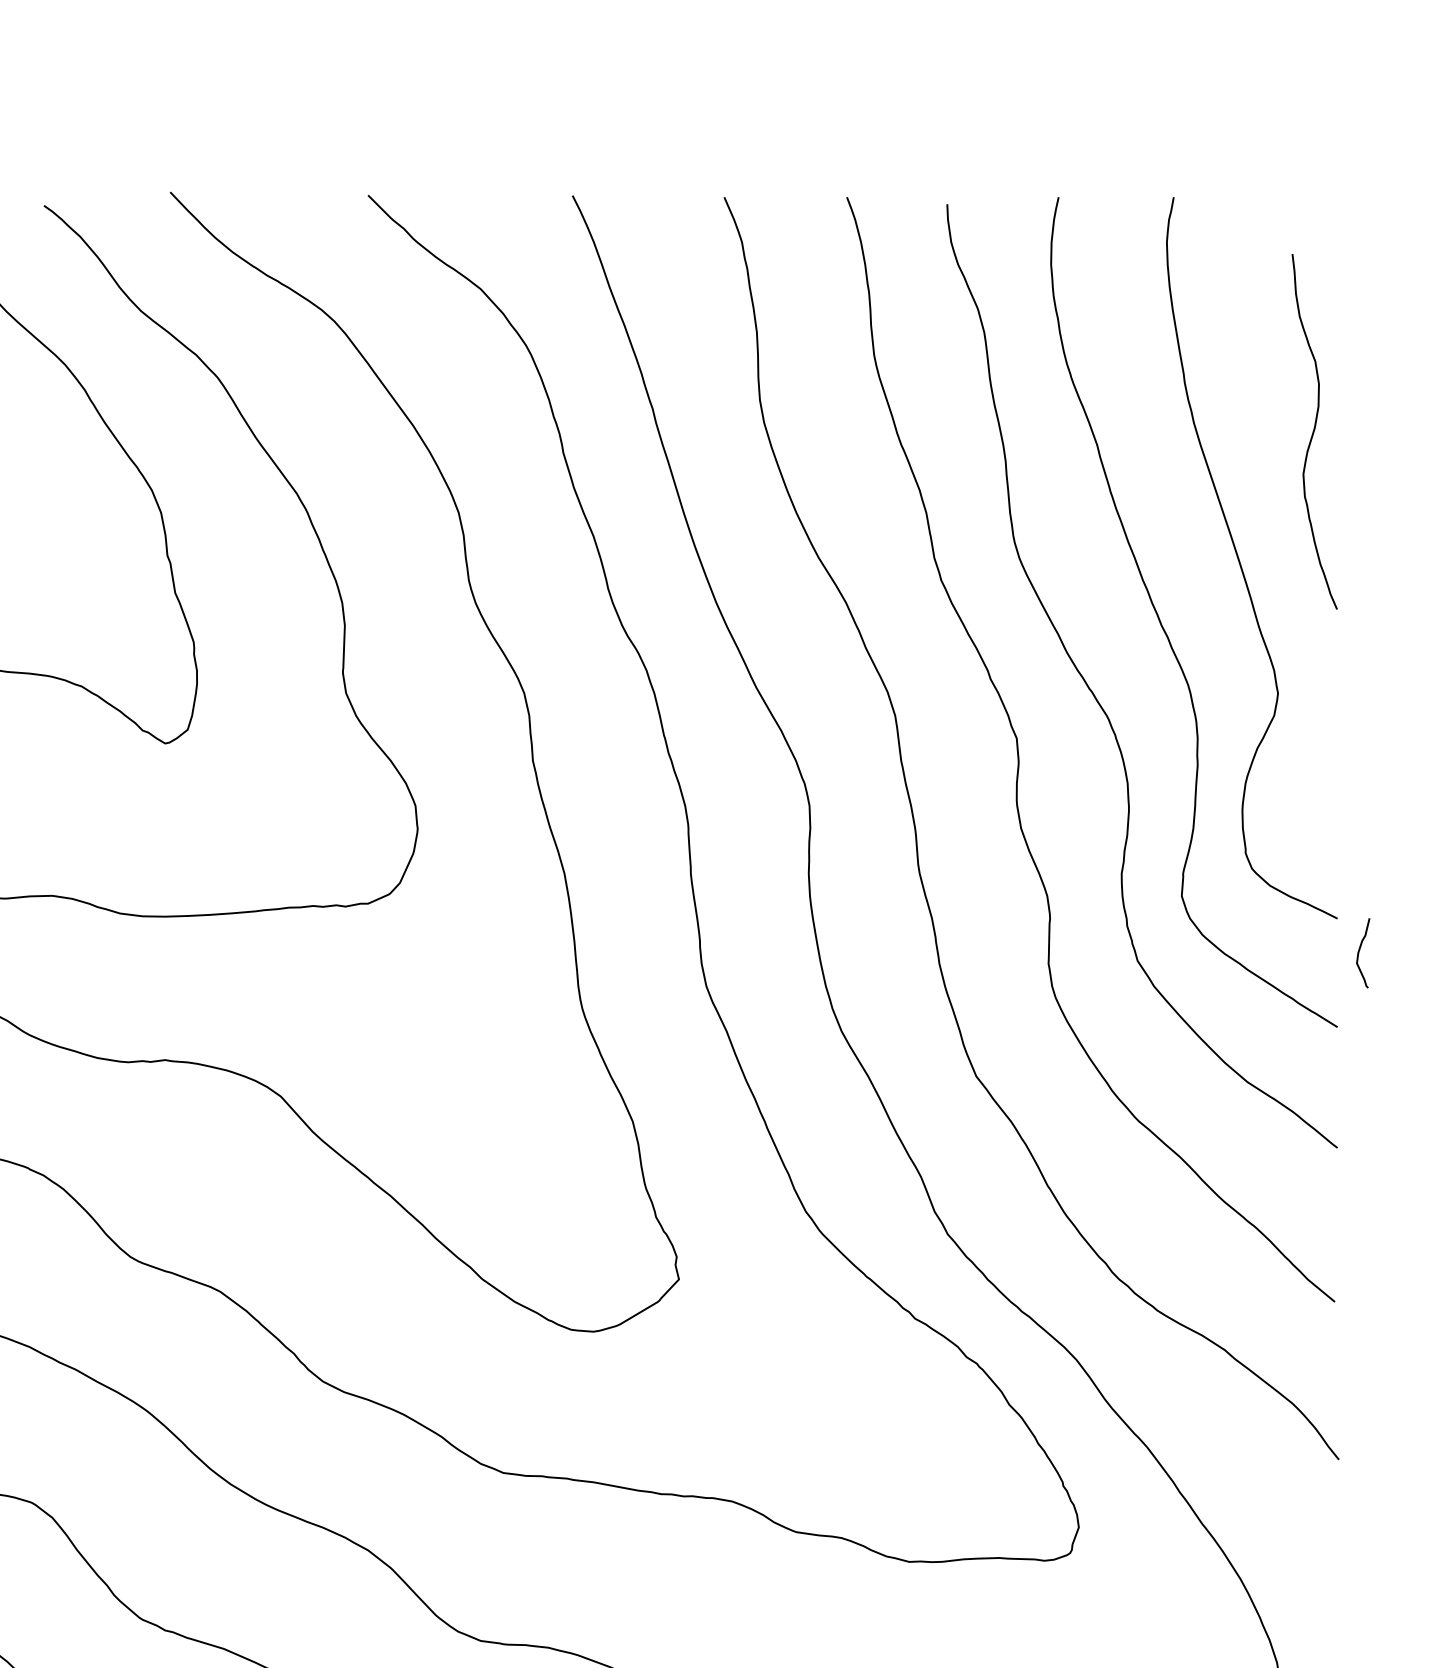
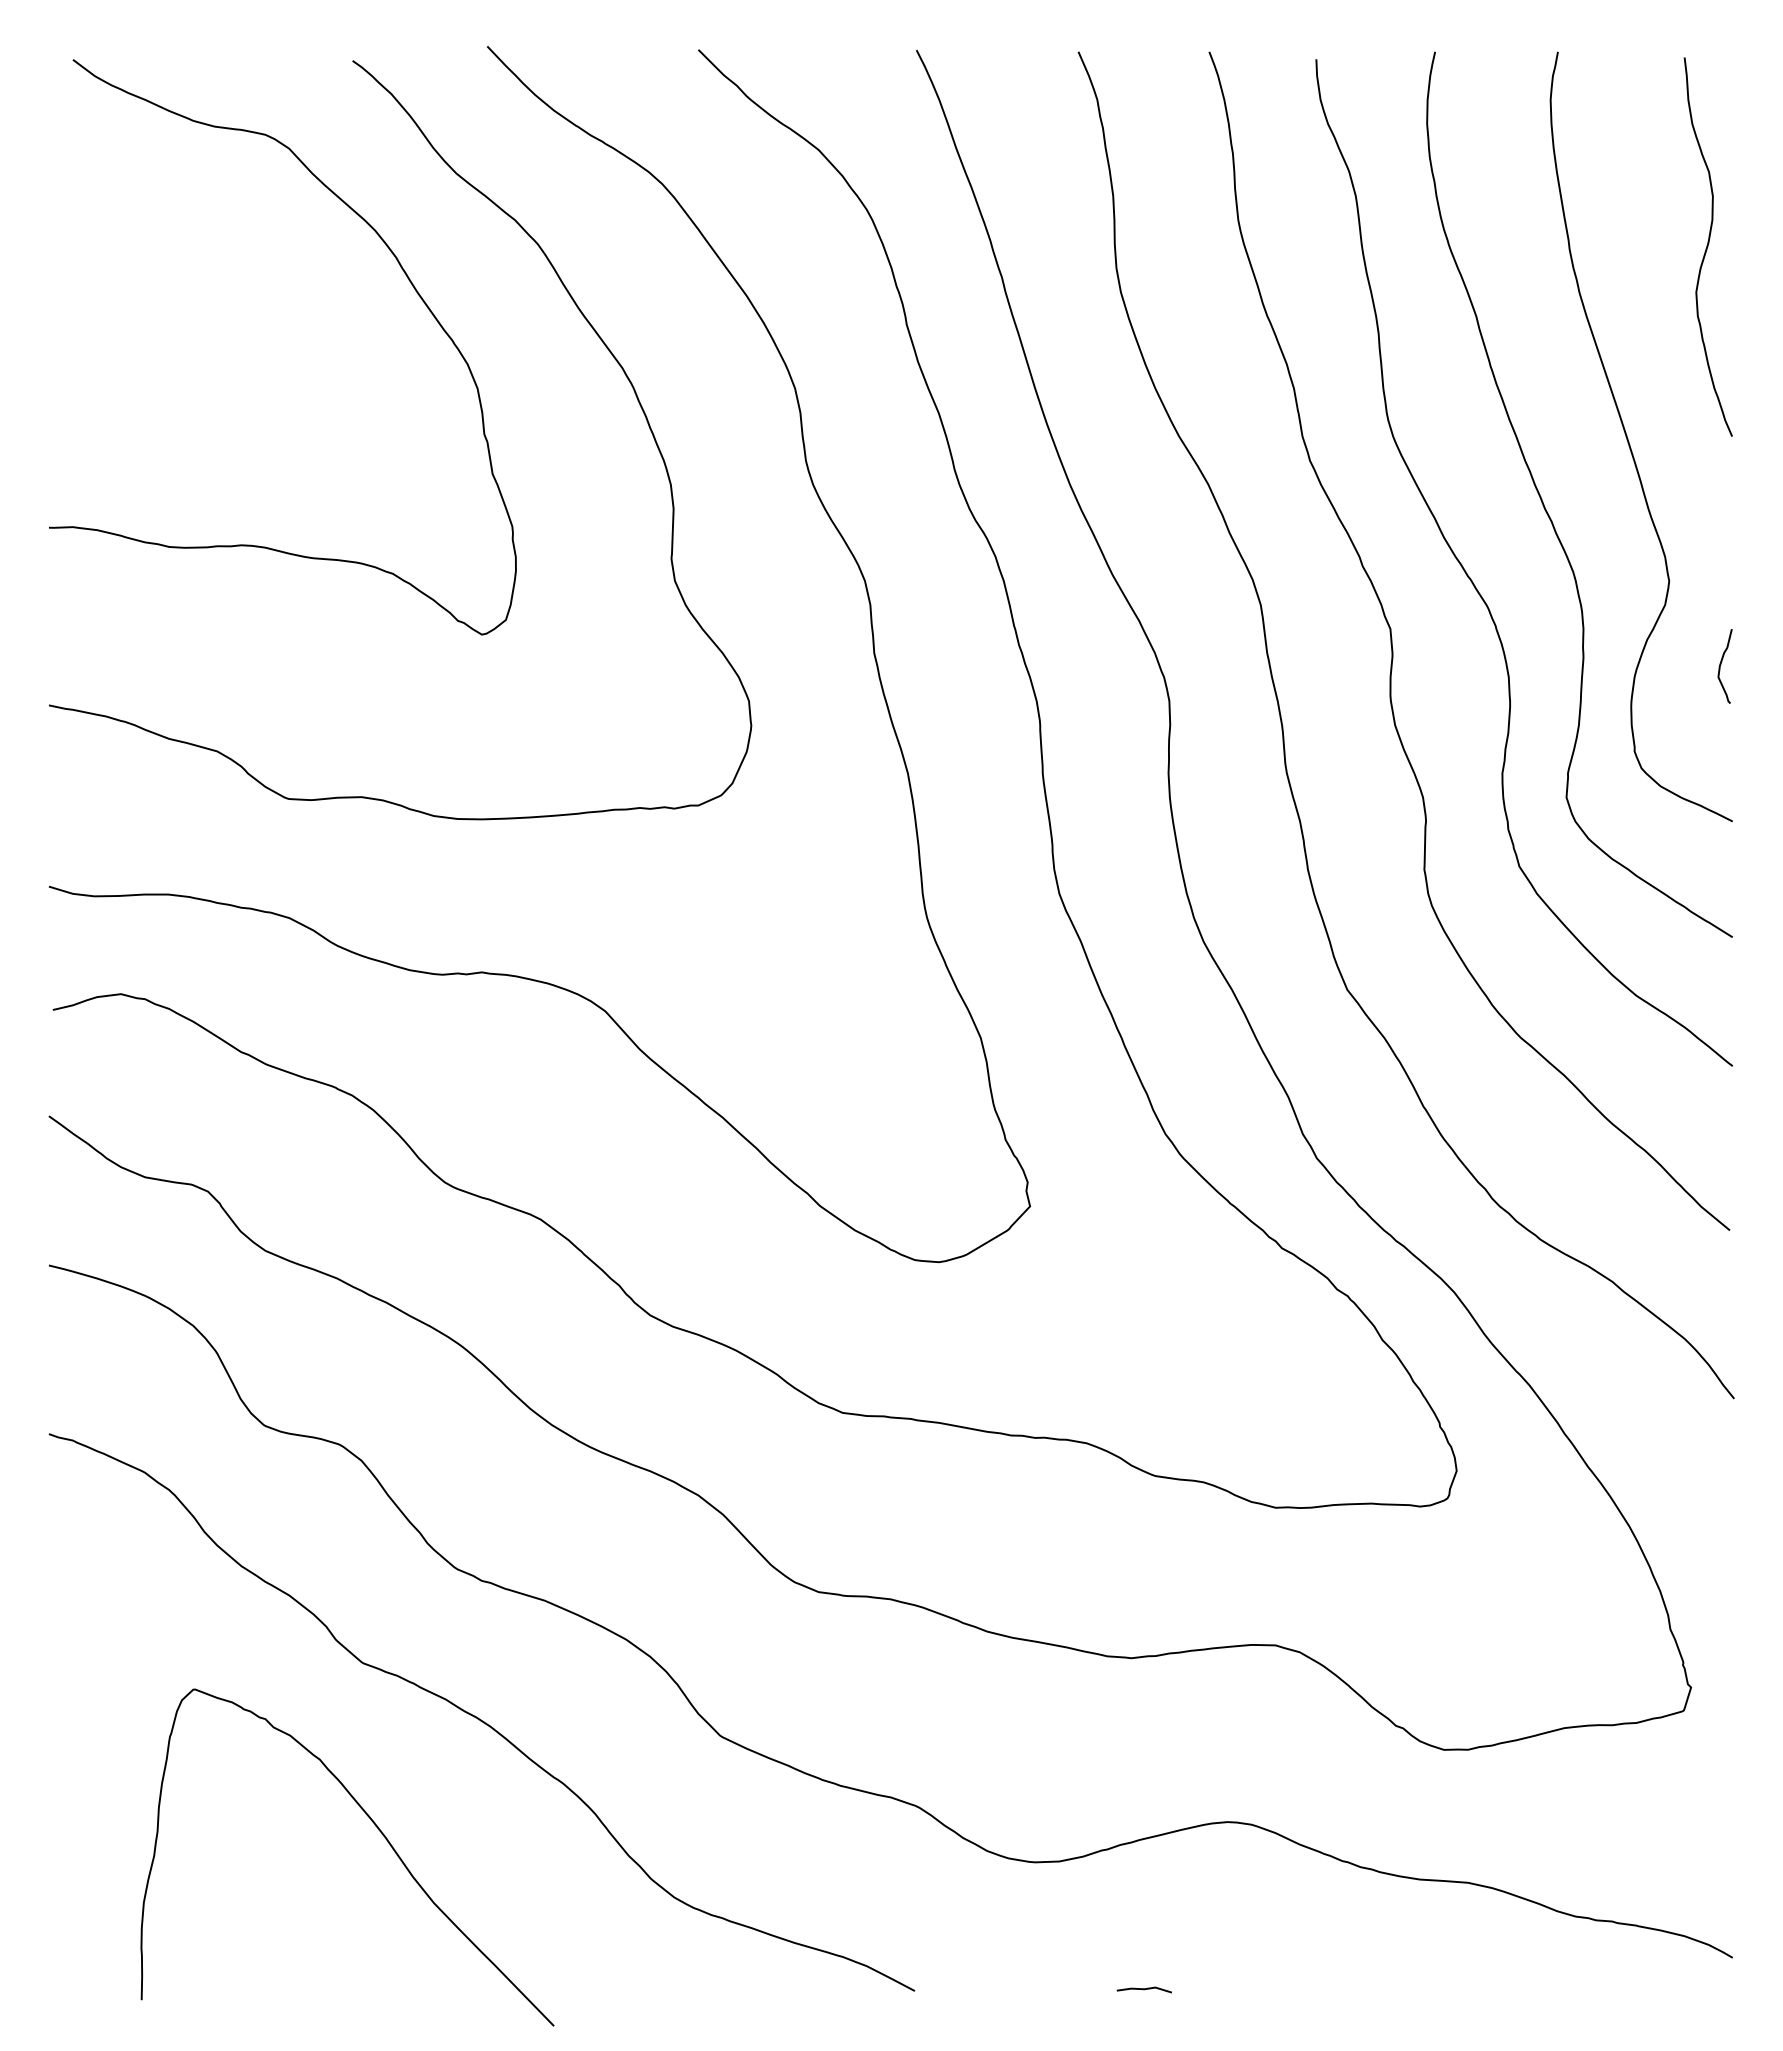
curve: (1313, 431) -> (1707, 246), moved
curve: (1359, 951) -> (1721, 664), moved

